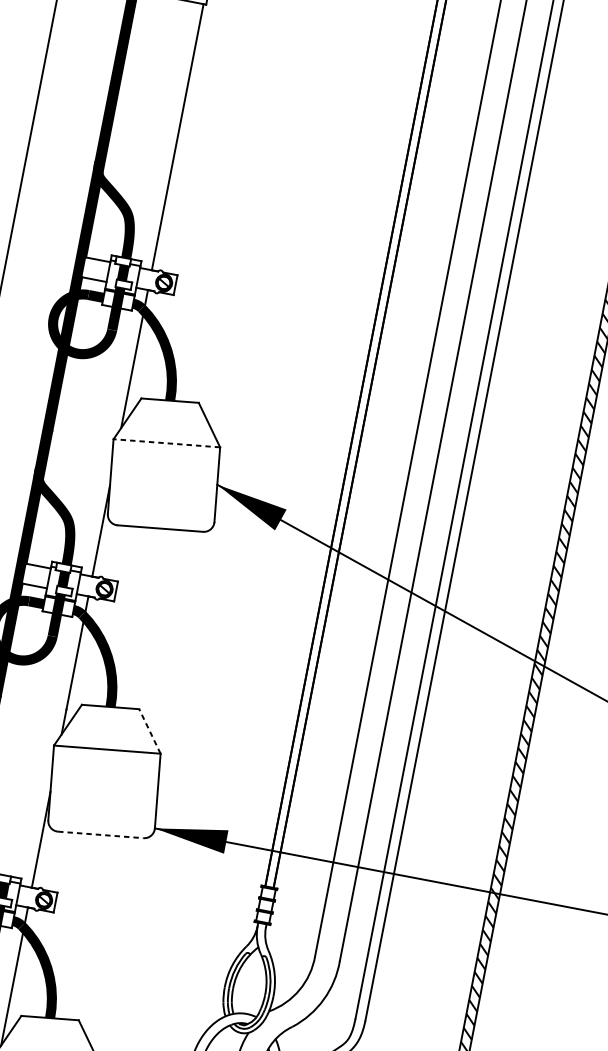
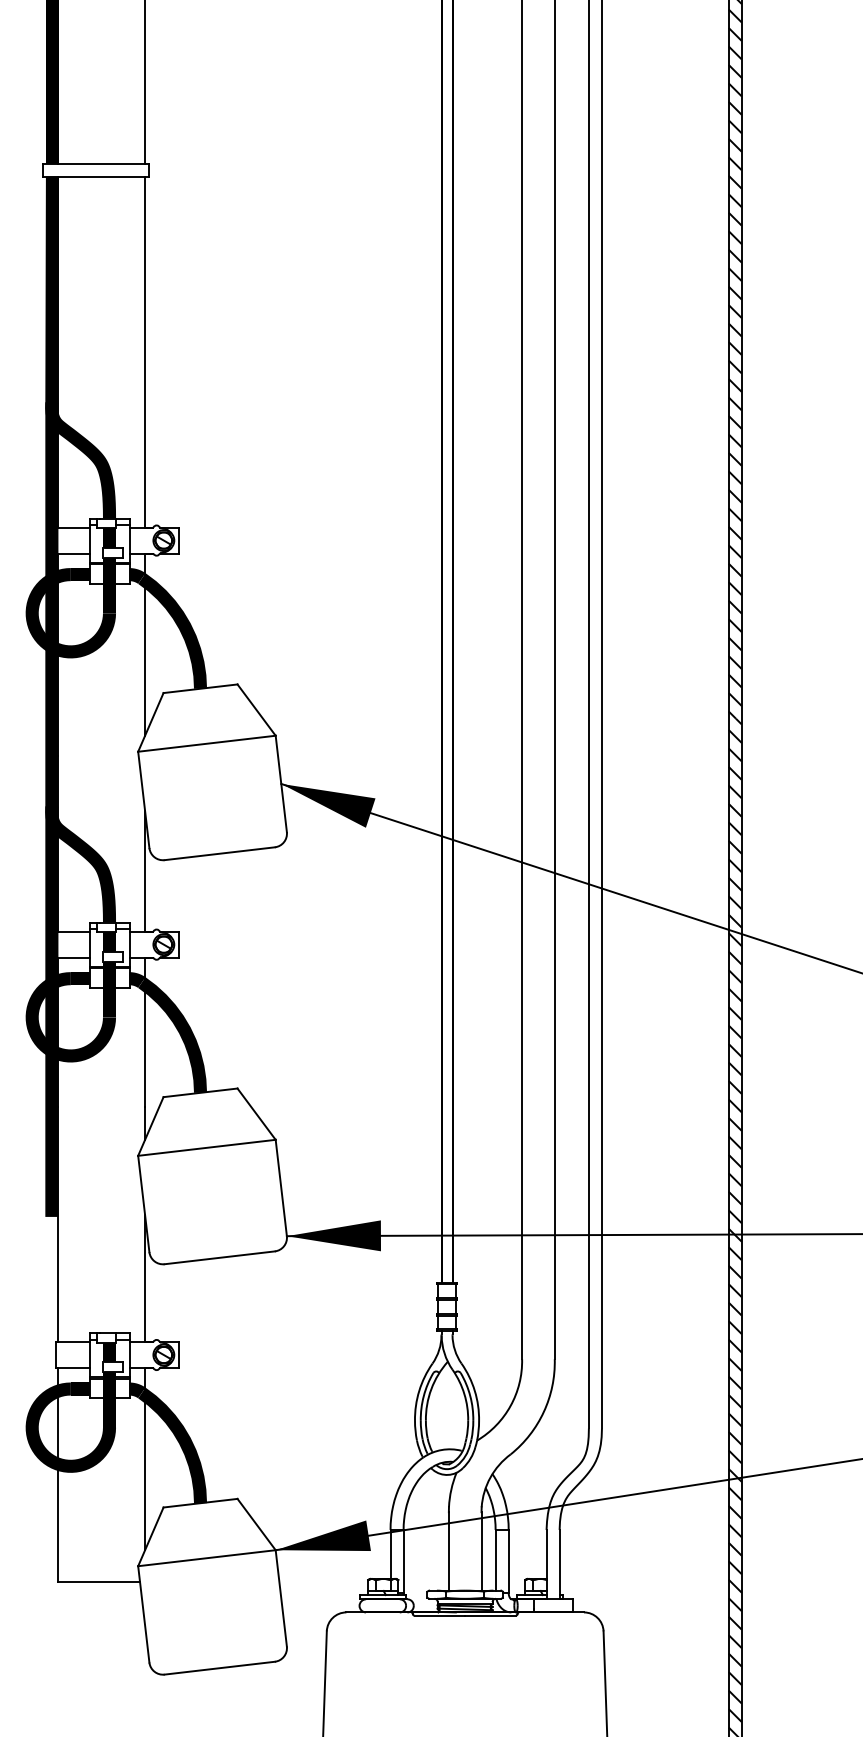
line: (166, 443) -> (206, 743), dashed -> solid
line: (149, 731) -> (256, 1114), dashed -> solid
line: (101, 834) -> (220, 1257), dashed -> solid

